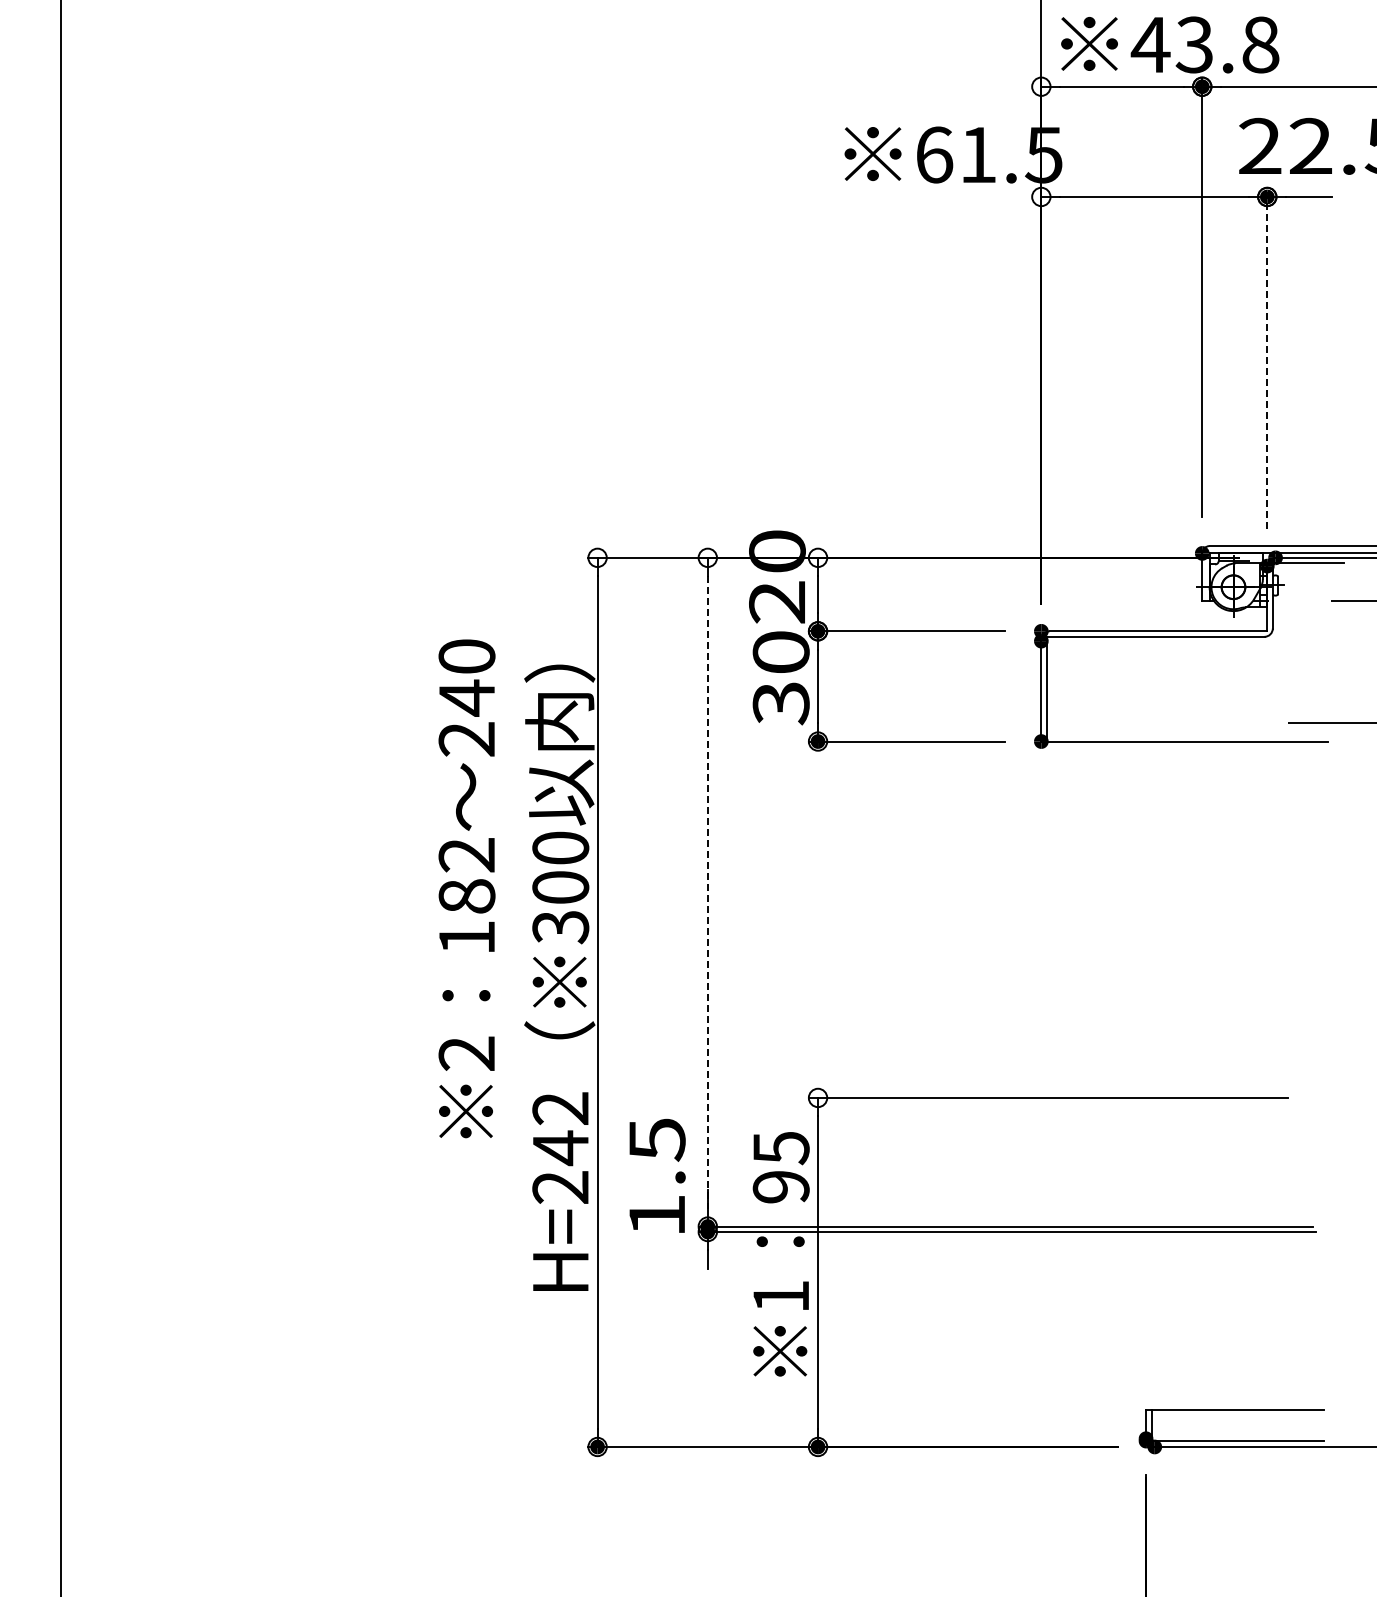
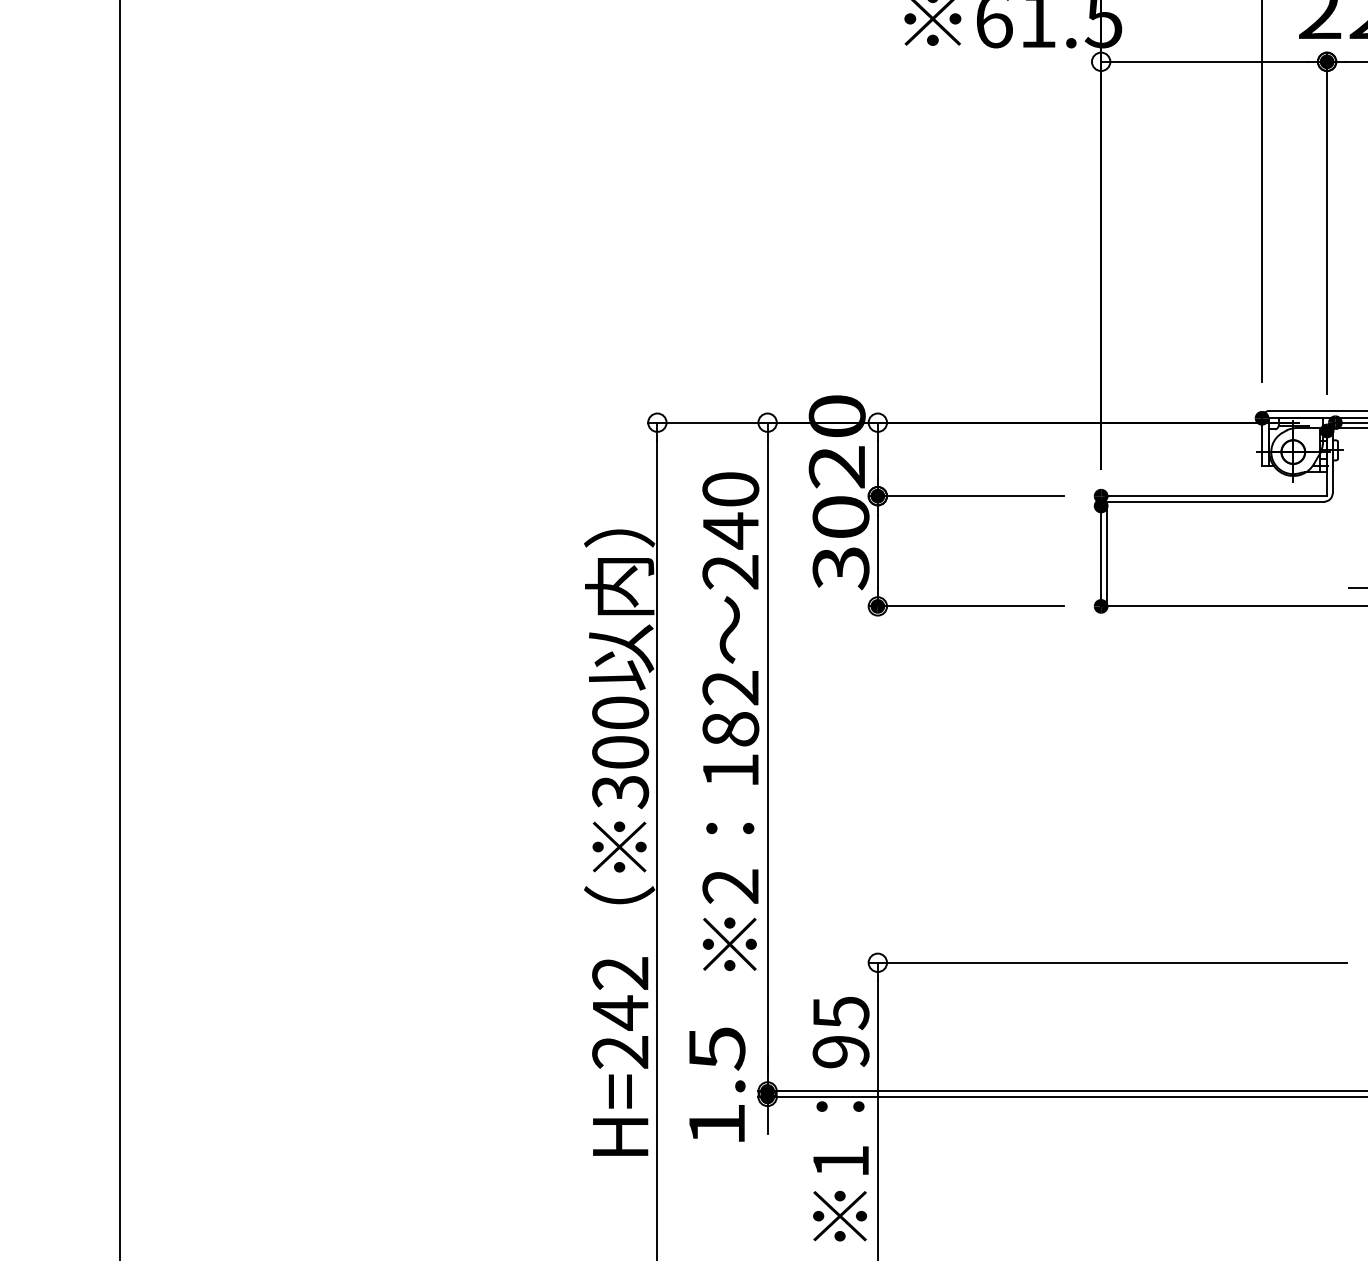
line: (1267, 358) -> (1327, 223), dashed -> solid
text: (466, 888) -> (730, 721), moved
line: (707, 892) -> (767, 757), dashed -> solid
text: (657, 1175) -> (717, 1084), moved

